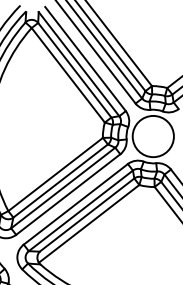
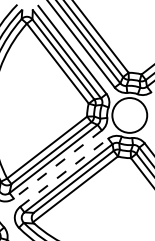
line: (67, 194) -> (57, 164), solid -> dashed
line: (76, 203) -> (64, 172), solid -> dashed

